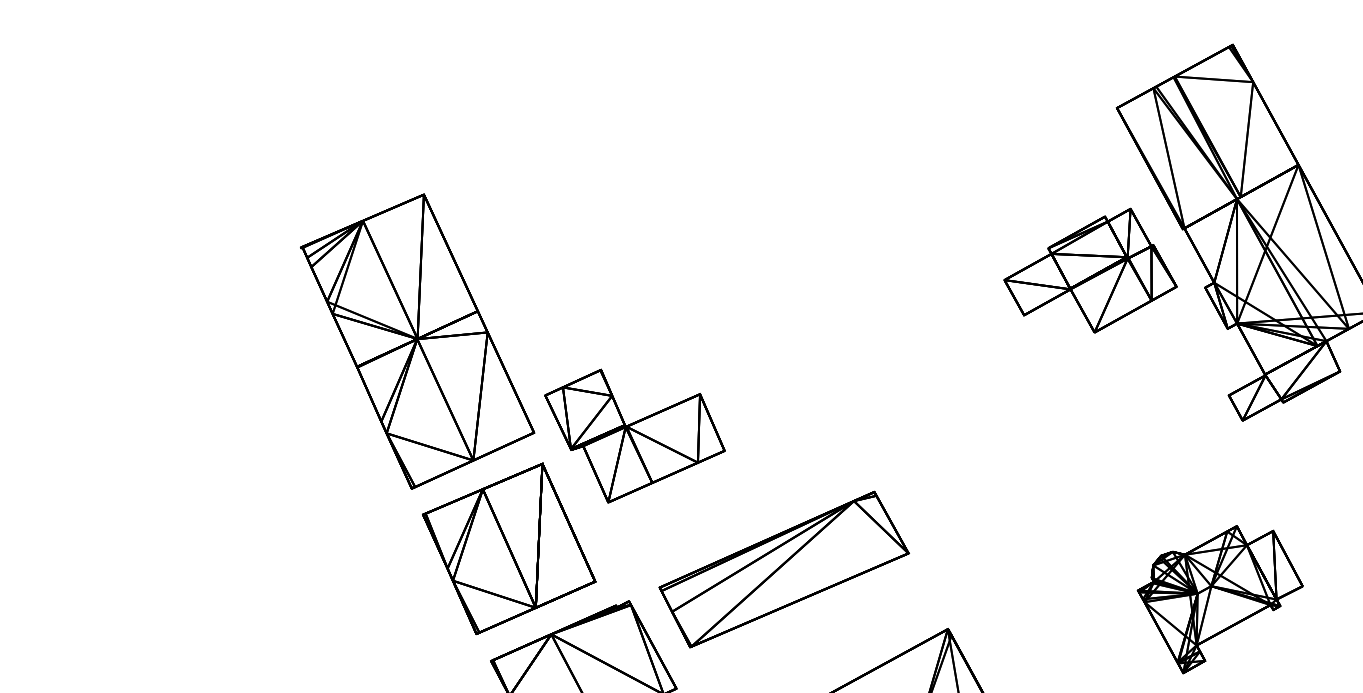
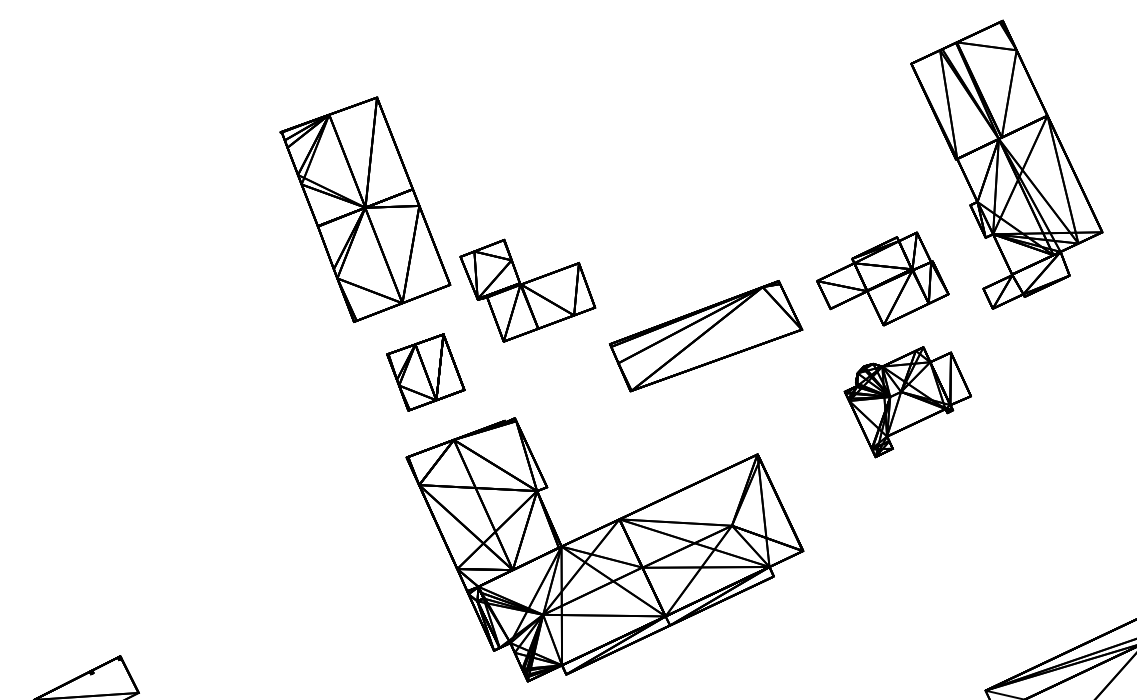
part: (1089, 271) -> (882, 278), moved
part: (508, 548) -> (425, 372), size x0.6
part: (783, 569) -> (705, 336), moved
part: (1220, 599) -> (907, 402), moved

